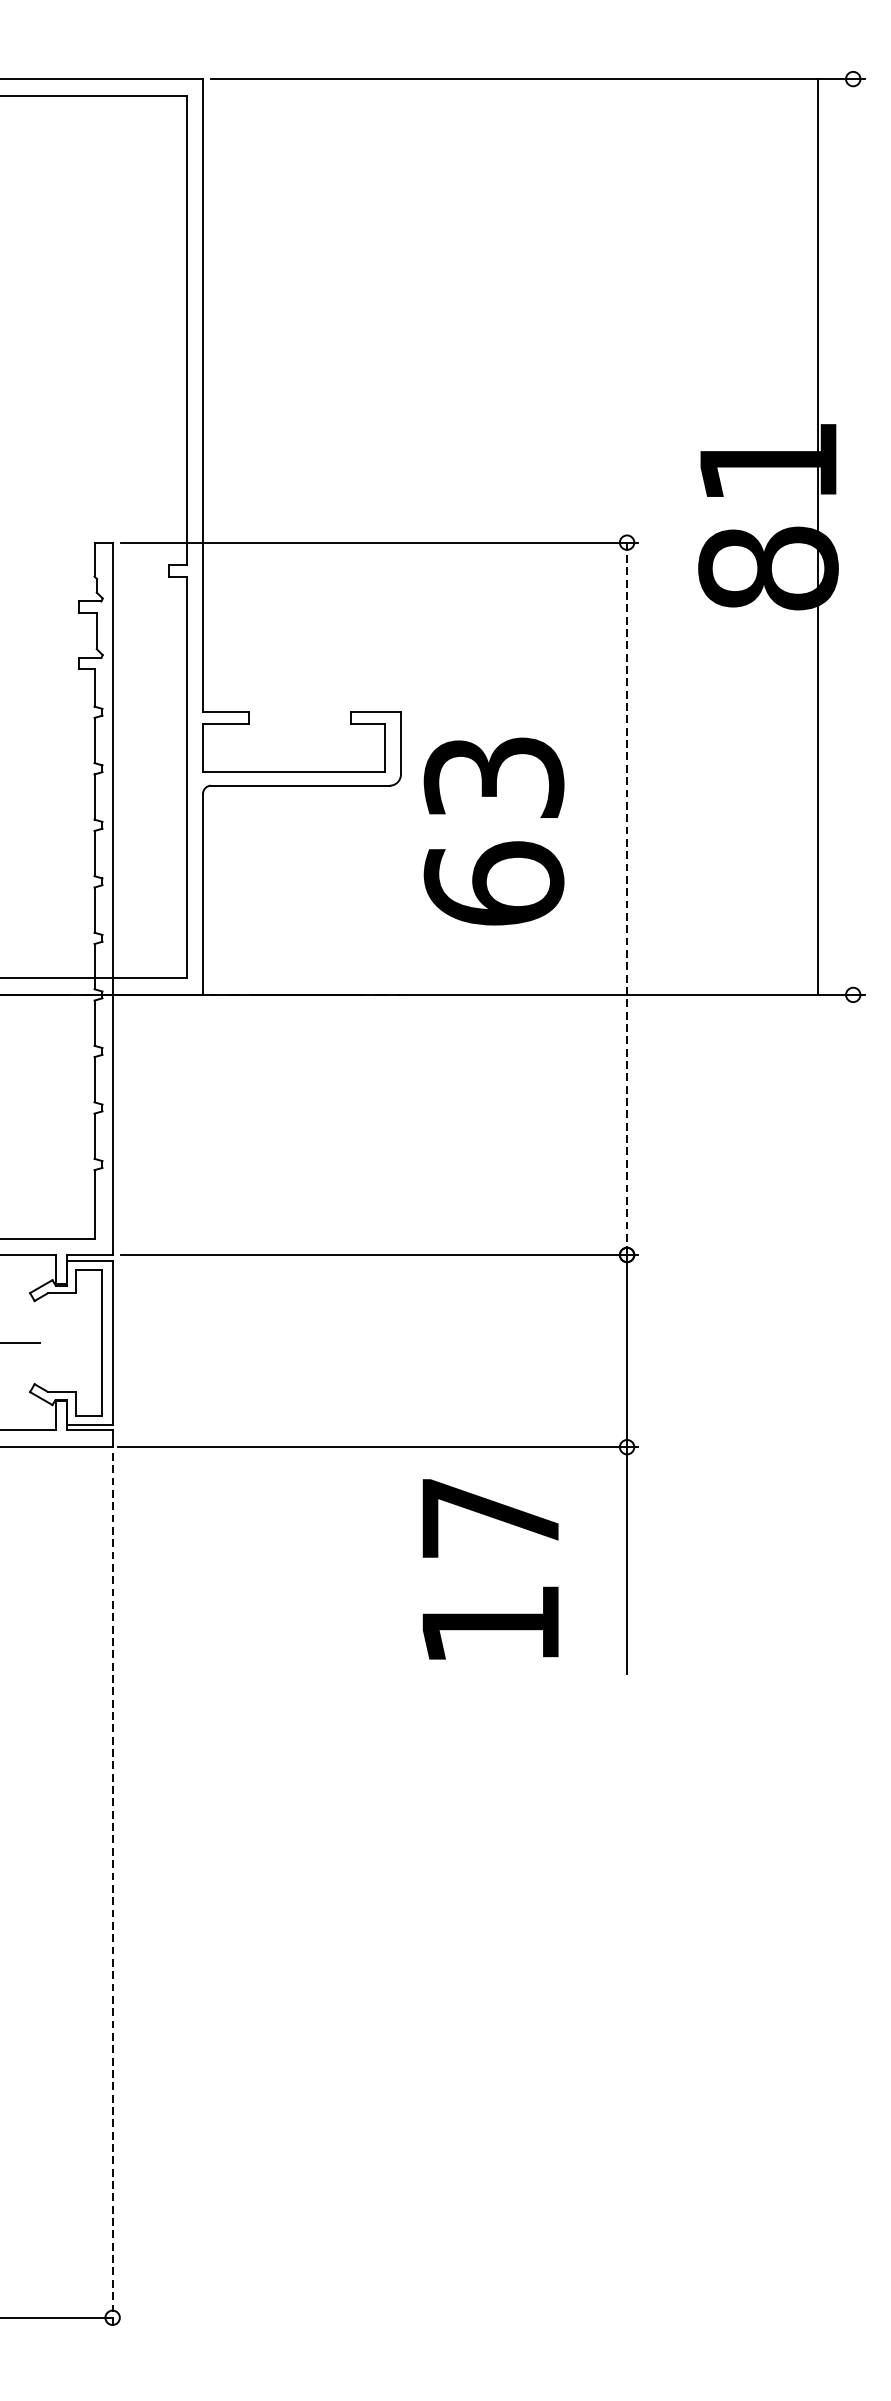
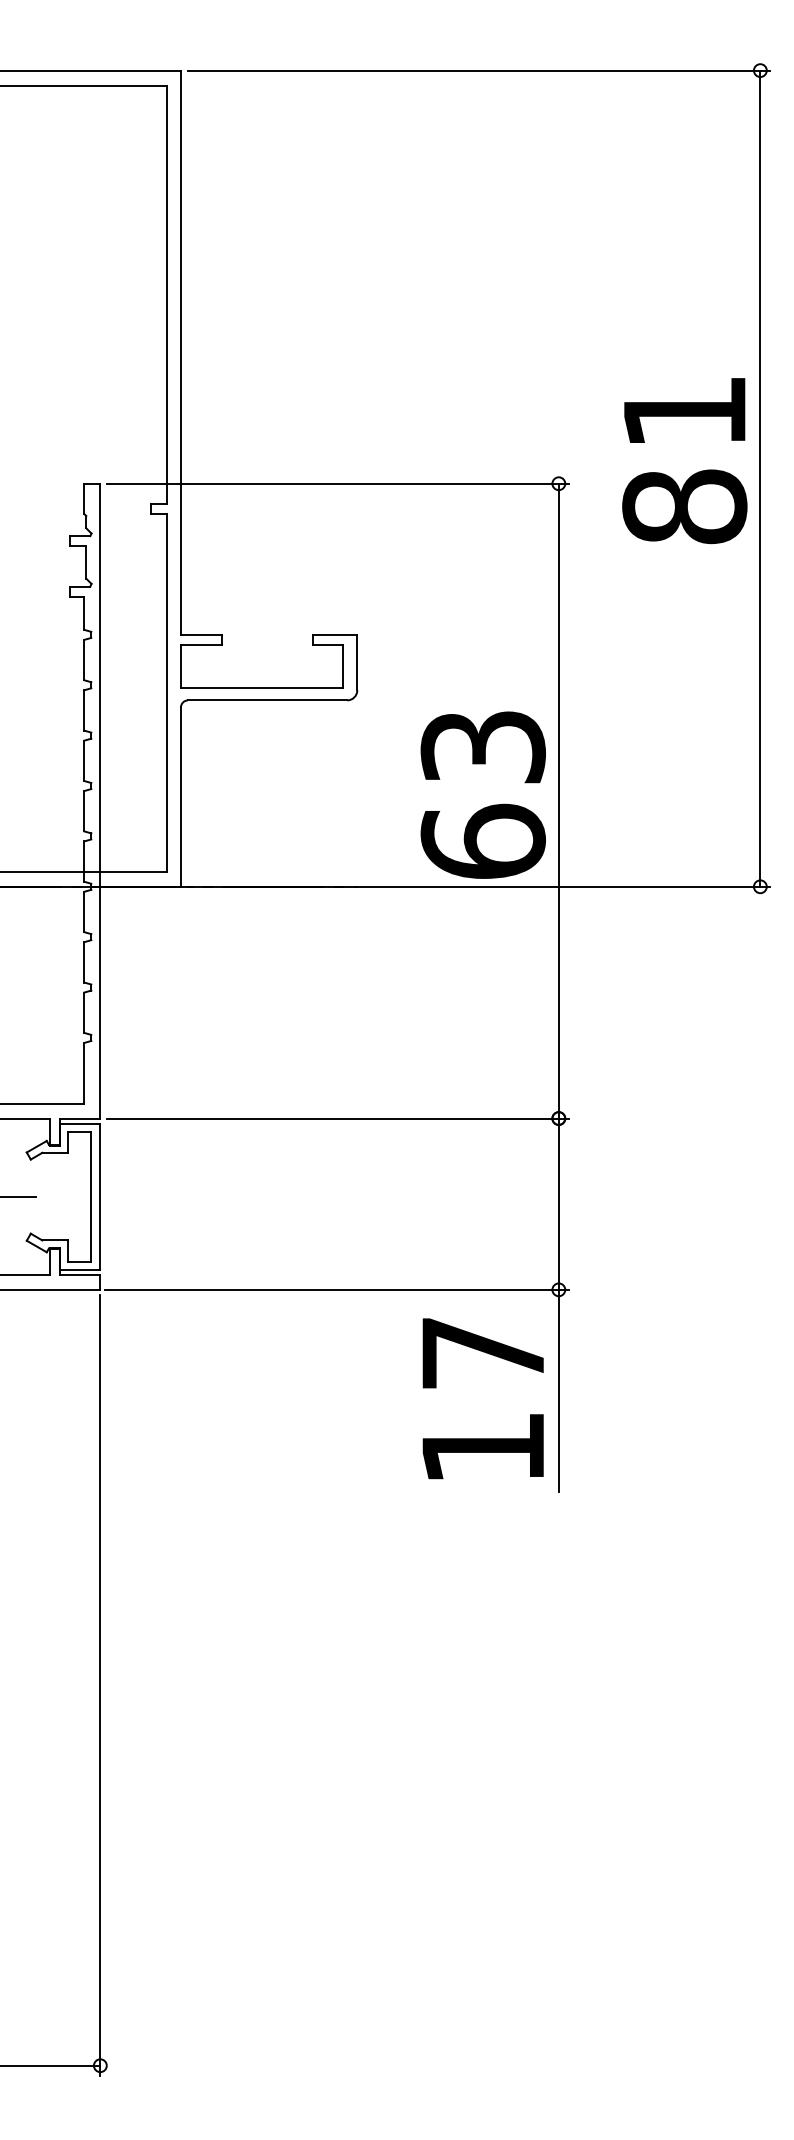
line: (818, 536) -> (760, 478), moved
text: (493, 830) -> (482, 794), moved
line: (626, 899) -> (558, 801), dashed -> solid
text: (489, 1569) -> (482, 1398), moved
line: (112, 1891) -> (100, 1685), dashed -> solid

